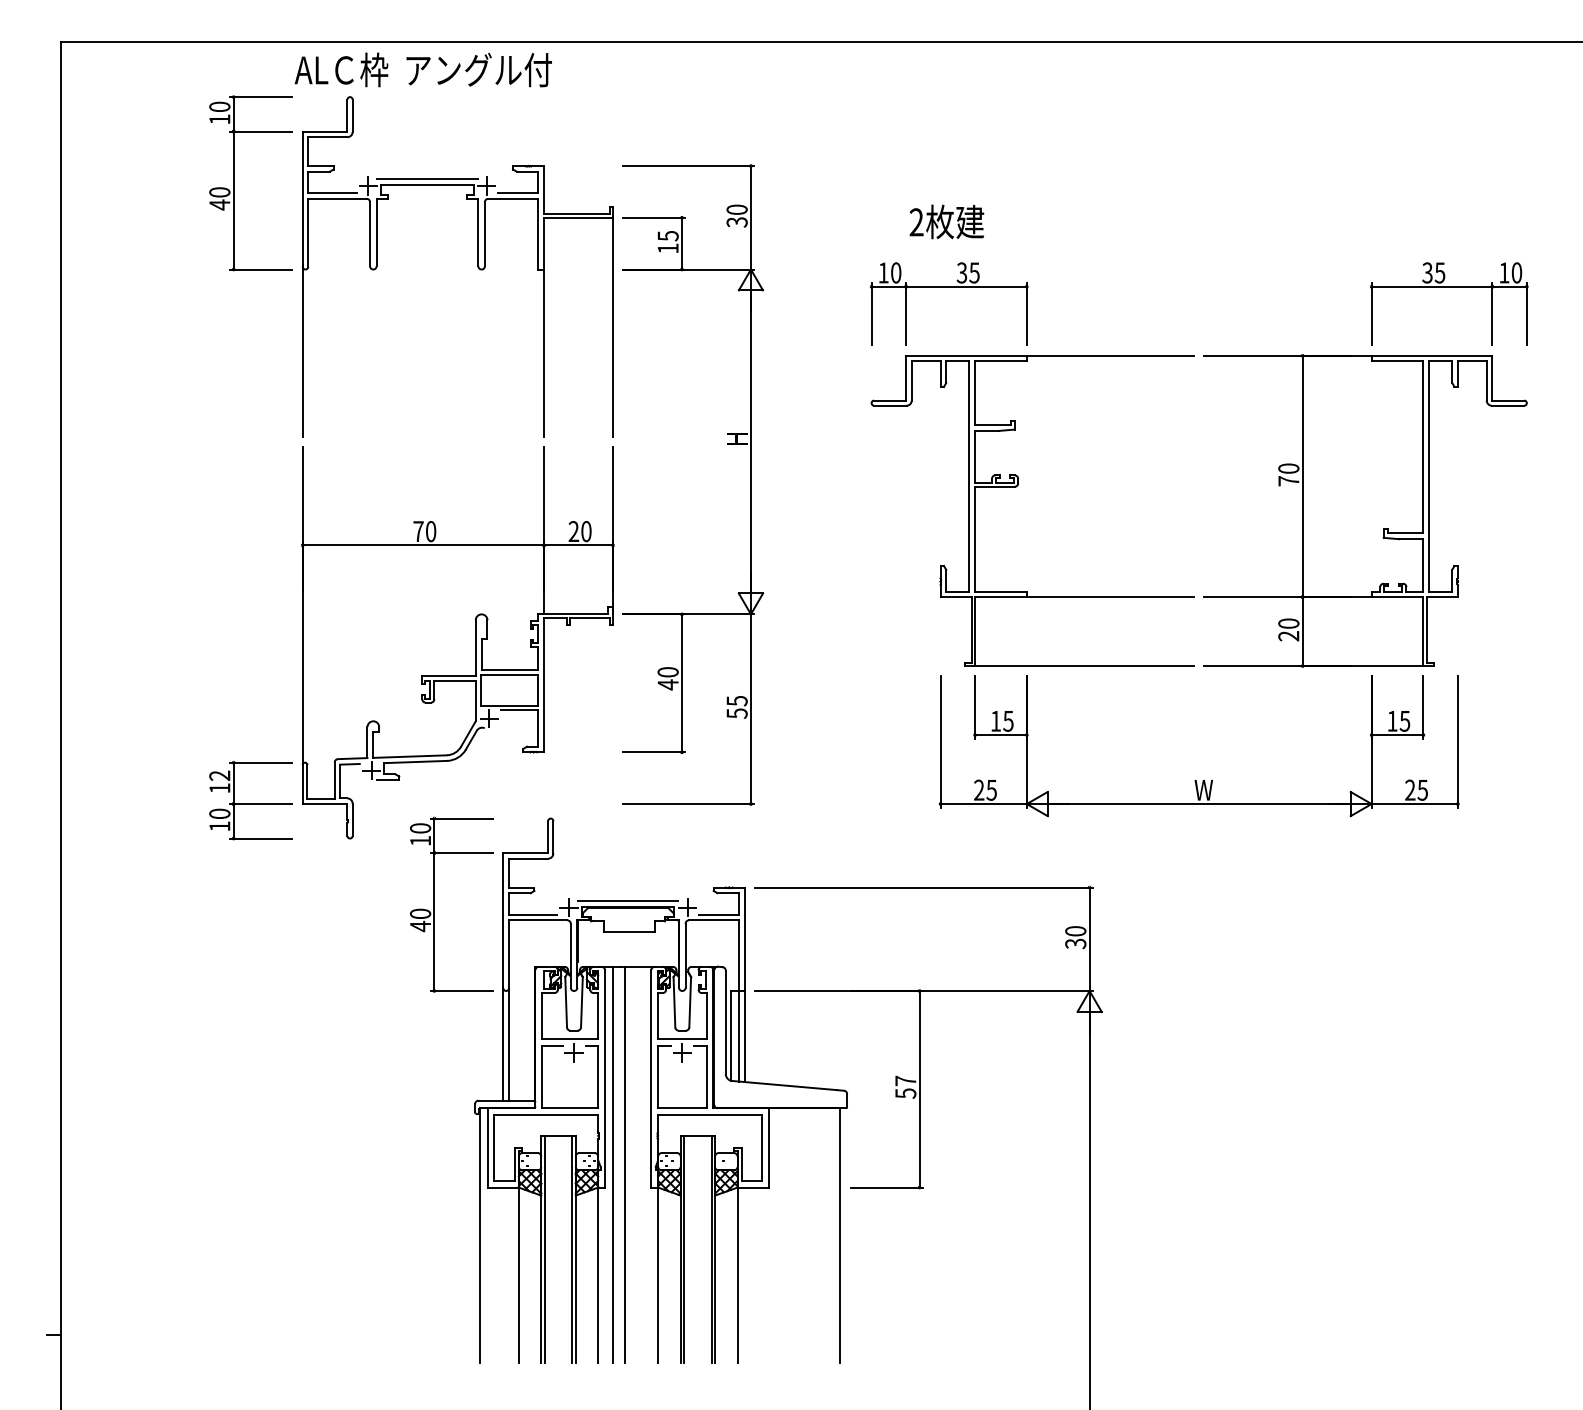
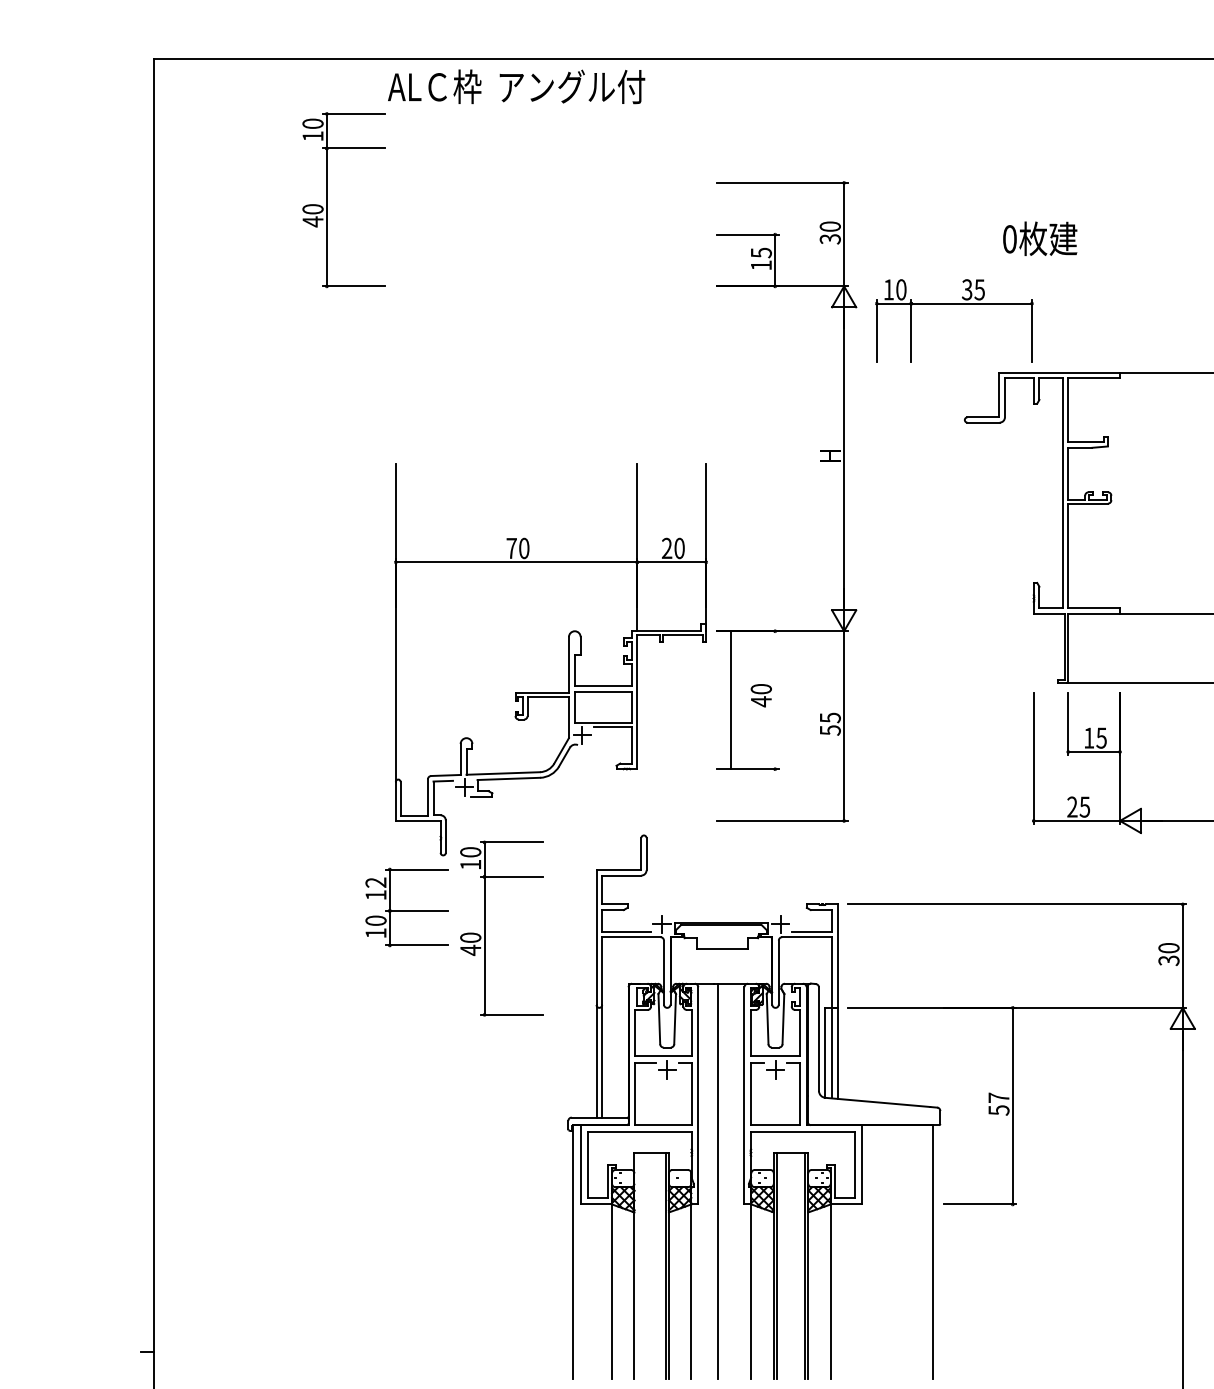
text: (916, 222) -> (1009, 239), 2 -> 0
part: (477, 266) -> (570, 283), removed
part: (948, 287) -> (953, 304), moved
line: (681, 683) -> (730, 700), moved
part: (250, 800) -> (406, 907), moved
line: (628, 900) -> (721, 917), removed
part: (434, 904) -> (484, 928), moved
line: (612, 1164) -> (705, 1181), removed
line: (544, 1248) -> (637, 1265), removed

